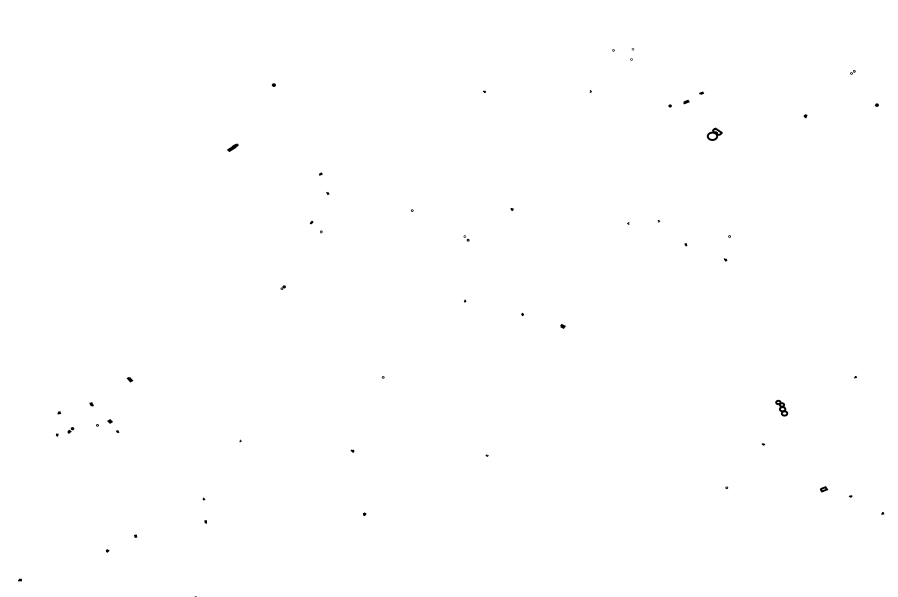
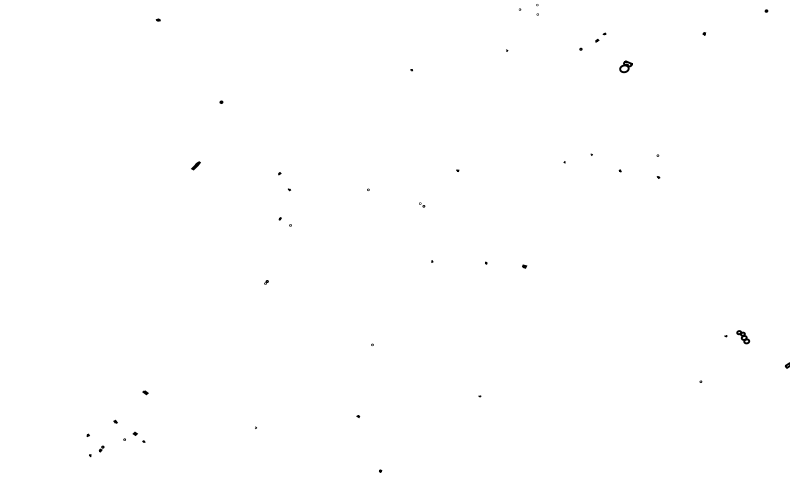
part: (693, 97) -> (600, 37), size x0.62
part: (781, 407) -> (742, 336), moved

